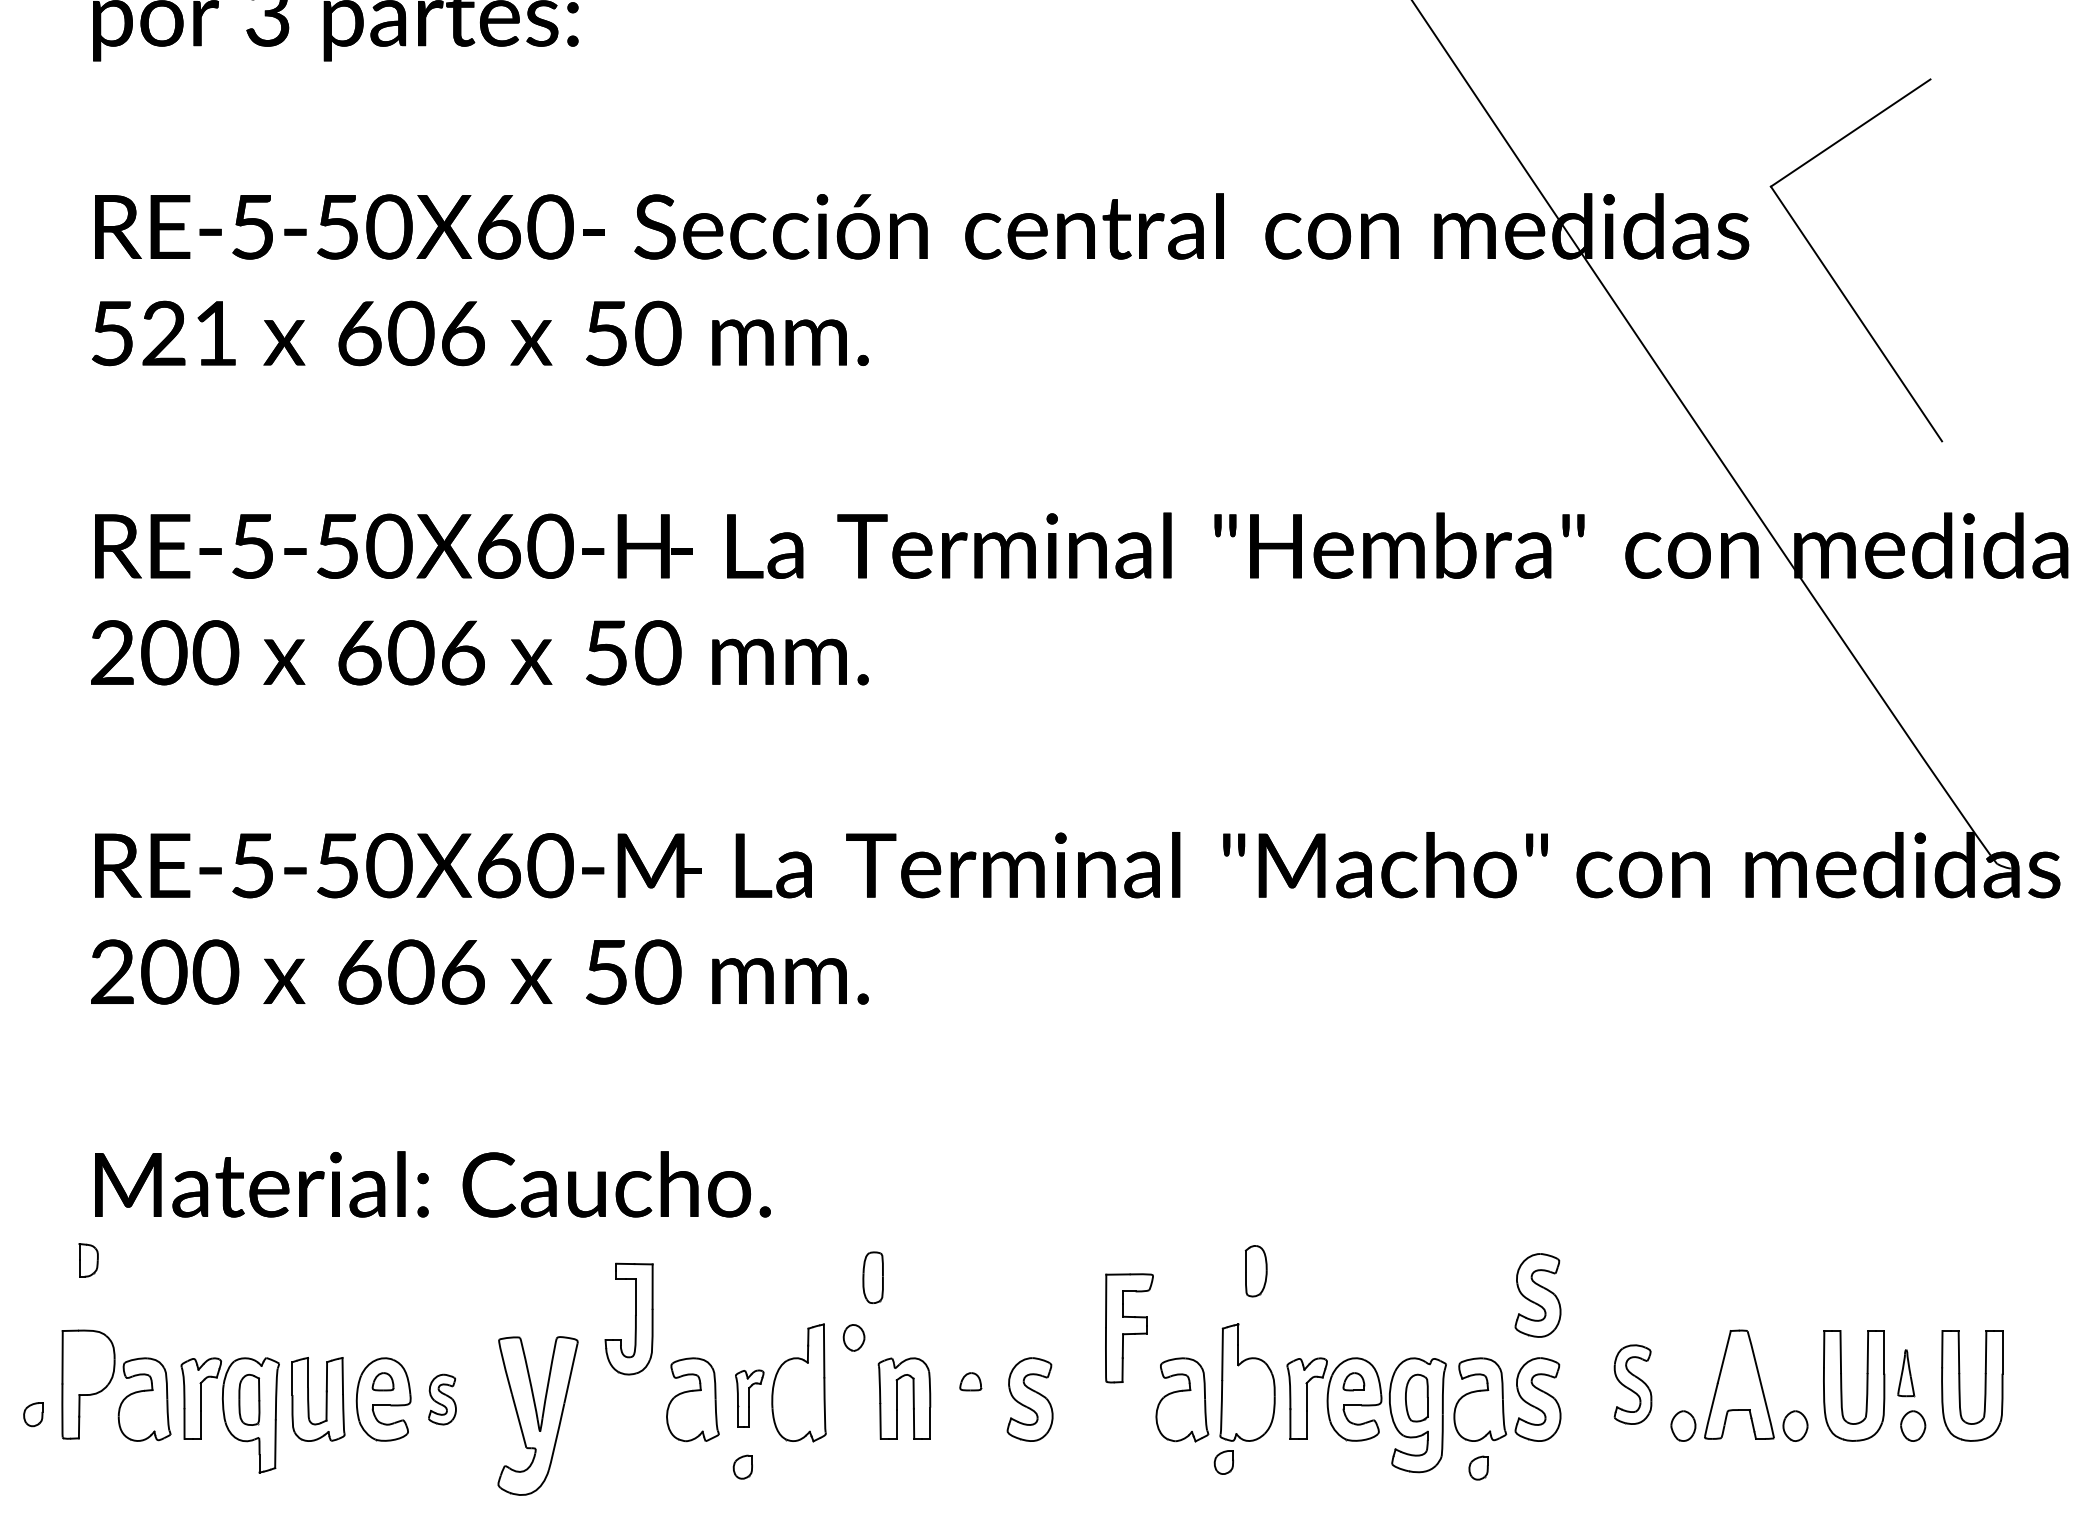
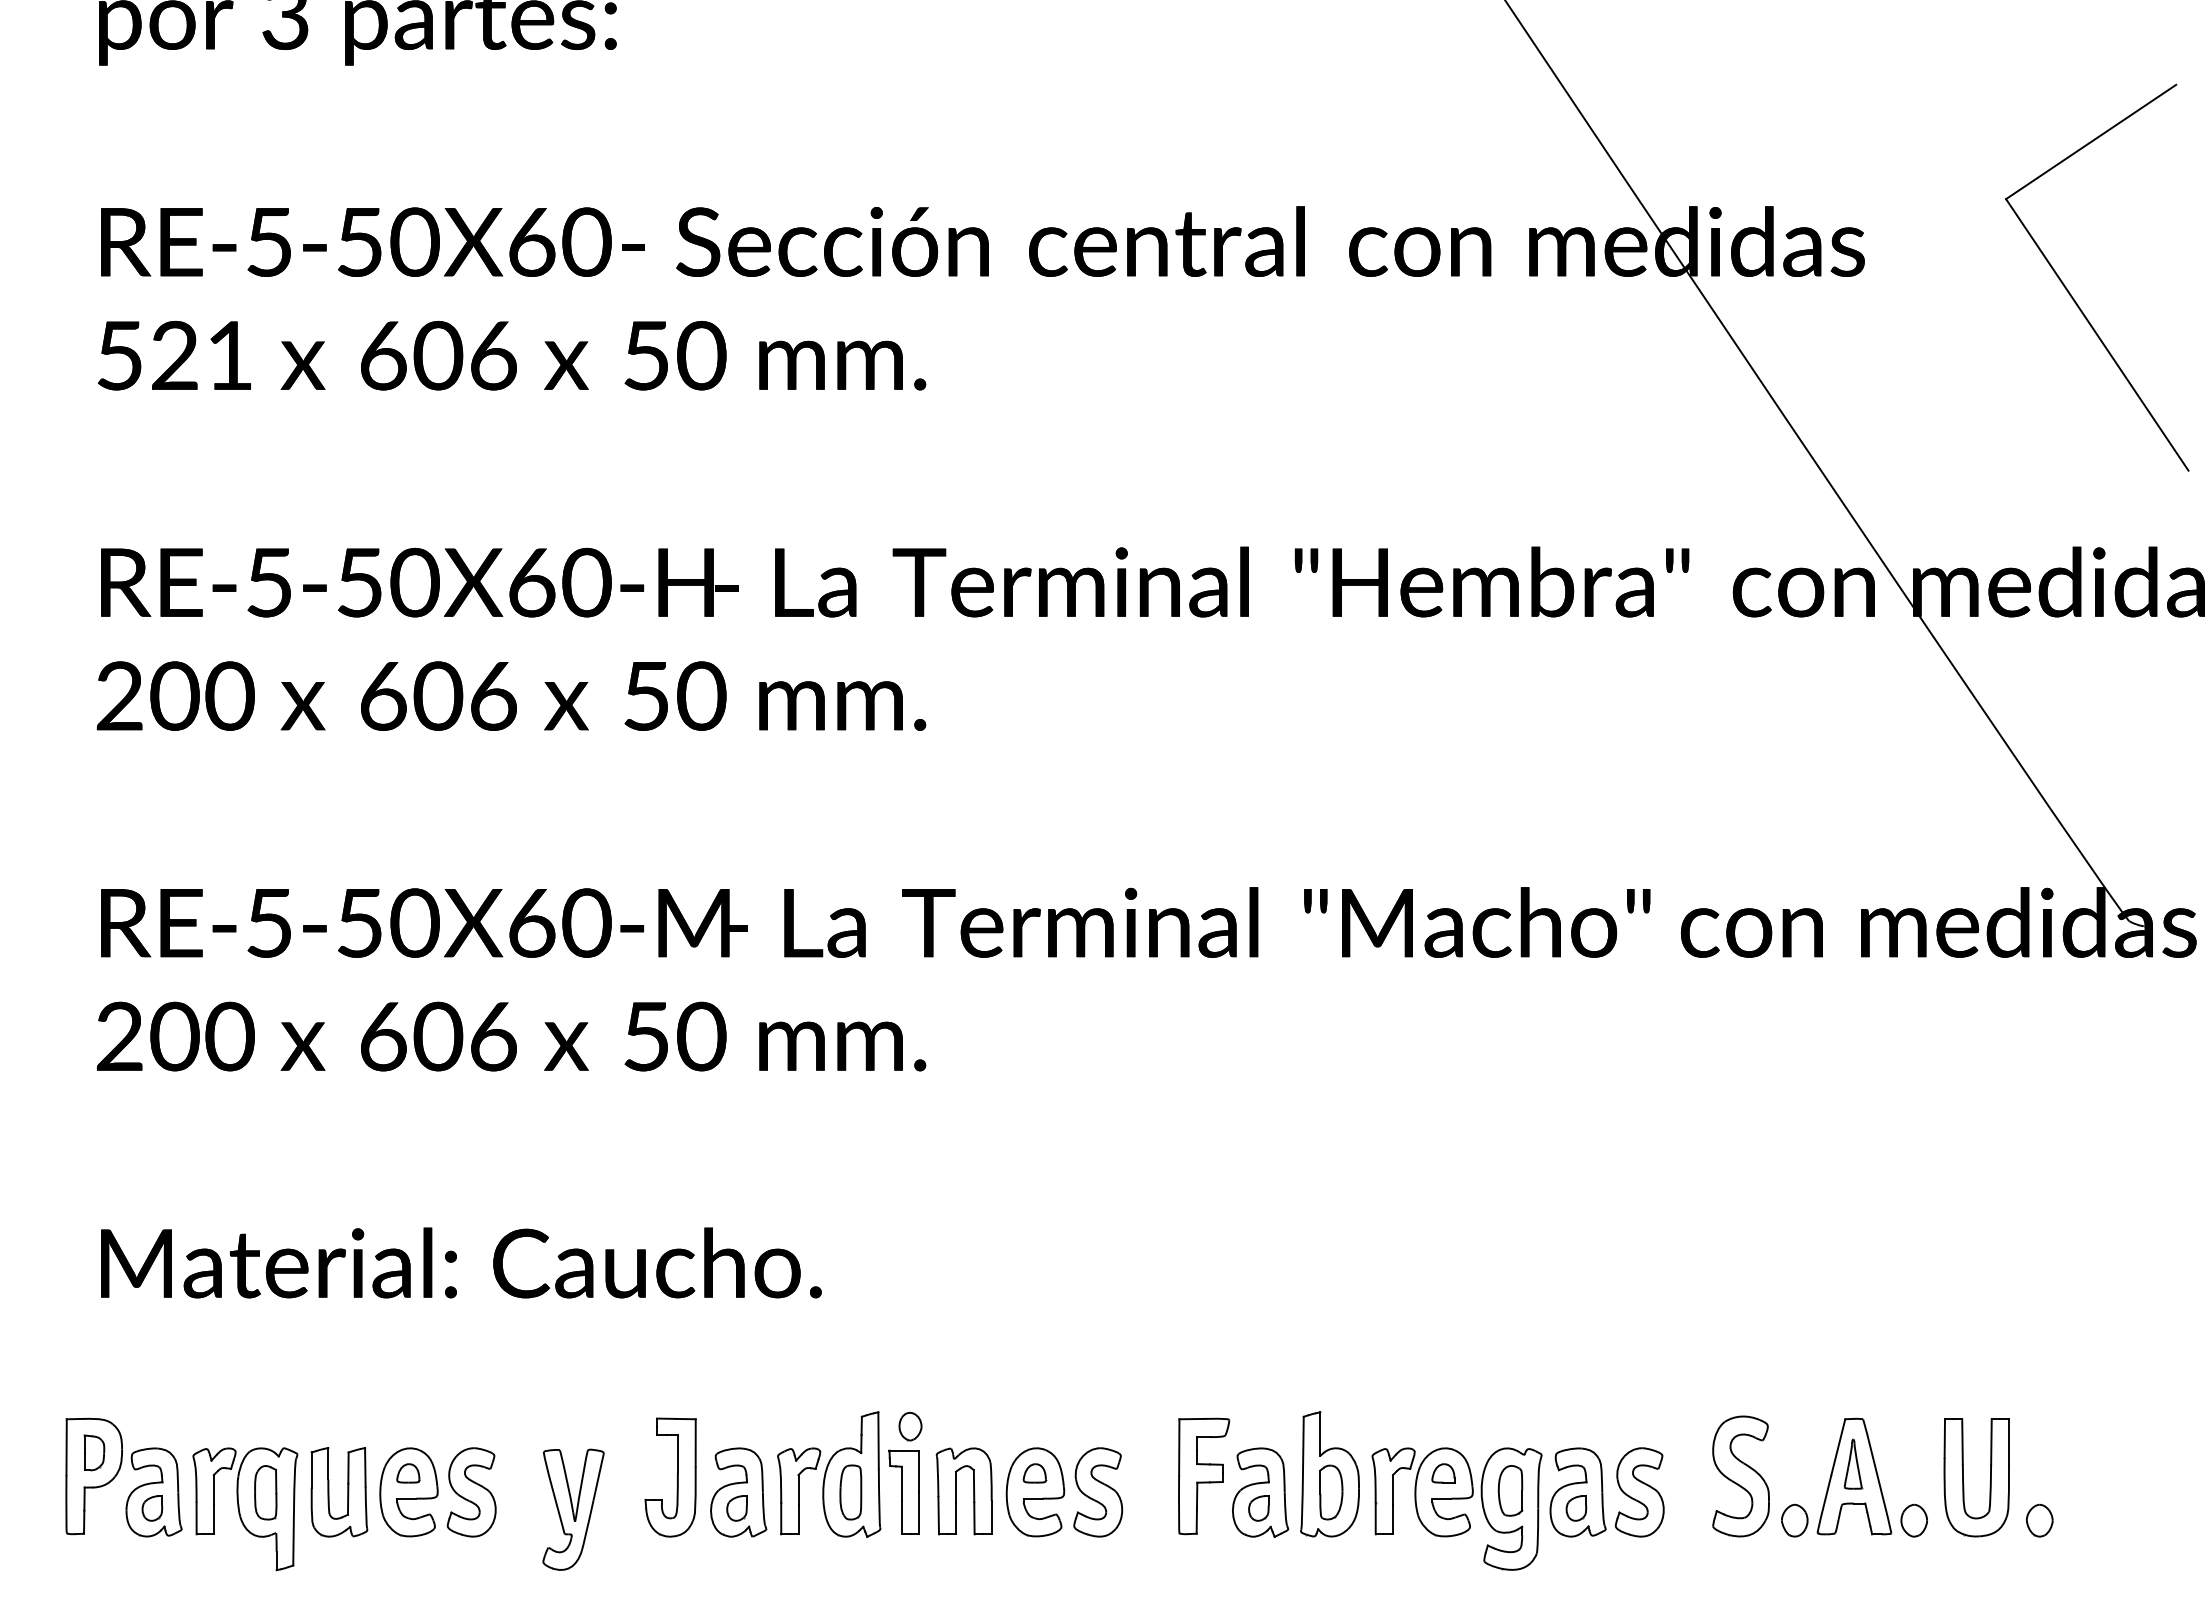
part: (1832, 276) -> (2071, 294), moved
part: (88, 1259) -> (94, 1452), moved
part: (1256, 1271) -> (1331, 1492), moved
part: (872, 1277) -> (850, 1492), moved
part: (1537, 1295) -> (1639, 1381), removed
part: (635, 1319) -> (677, 1477), moved
part: (1129, 1328) -> (1204, 1476), moved
part: (1906, 1372) -> (1853, 1463), moved
part: (1632, 1384) -> (1740, 1476), size x1.43
part: (1959, 1385) -> (2089, 1477), removed
part: (749, 1398) -> (799, 1491), size x1.43
part: (847, 1398) -> (903, 1491), added
part: (442, 1399) -> (471, 1492), size x1.67
part: (971, 1399) -> (1035, 1492), added
part: (33, 1414) -> (152, 1508), moved
part: (538, 1415) -> (573, 1509), size x0.71
part: (1223, 1462) -> (1258, 1508), moved
part: (742, 1467) -> (736, 1508), moved
part: (1478, 1468) -> (1576, 1508), moved

